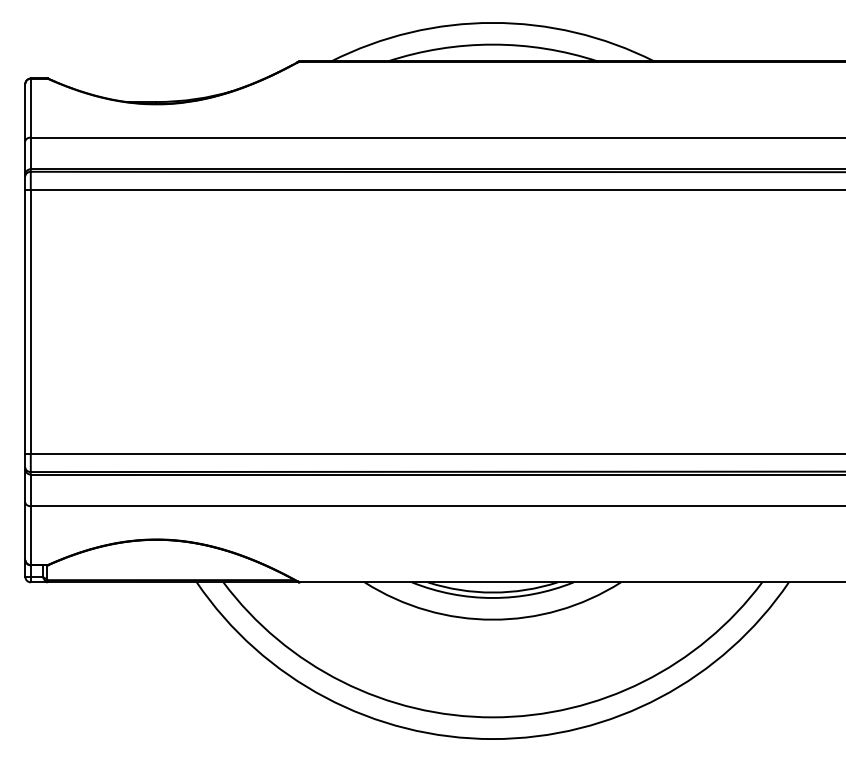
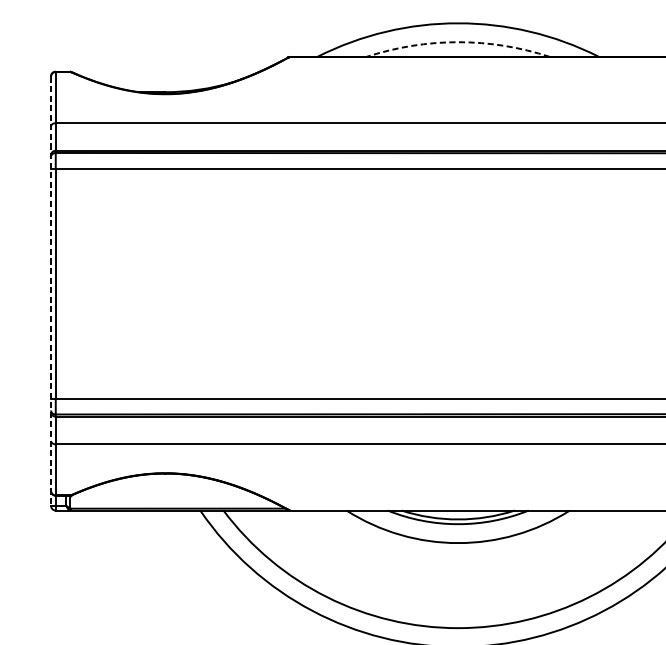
arc: (492, 44) -> (457, 42), solid -> dashed
line: (25, 330) -> (51, 291), solid -> dashed

